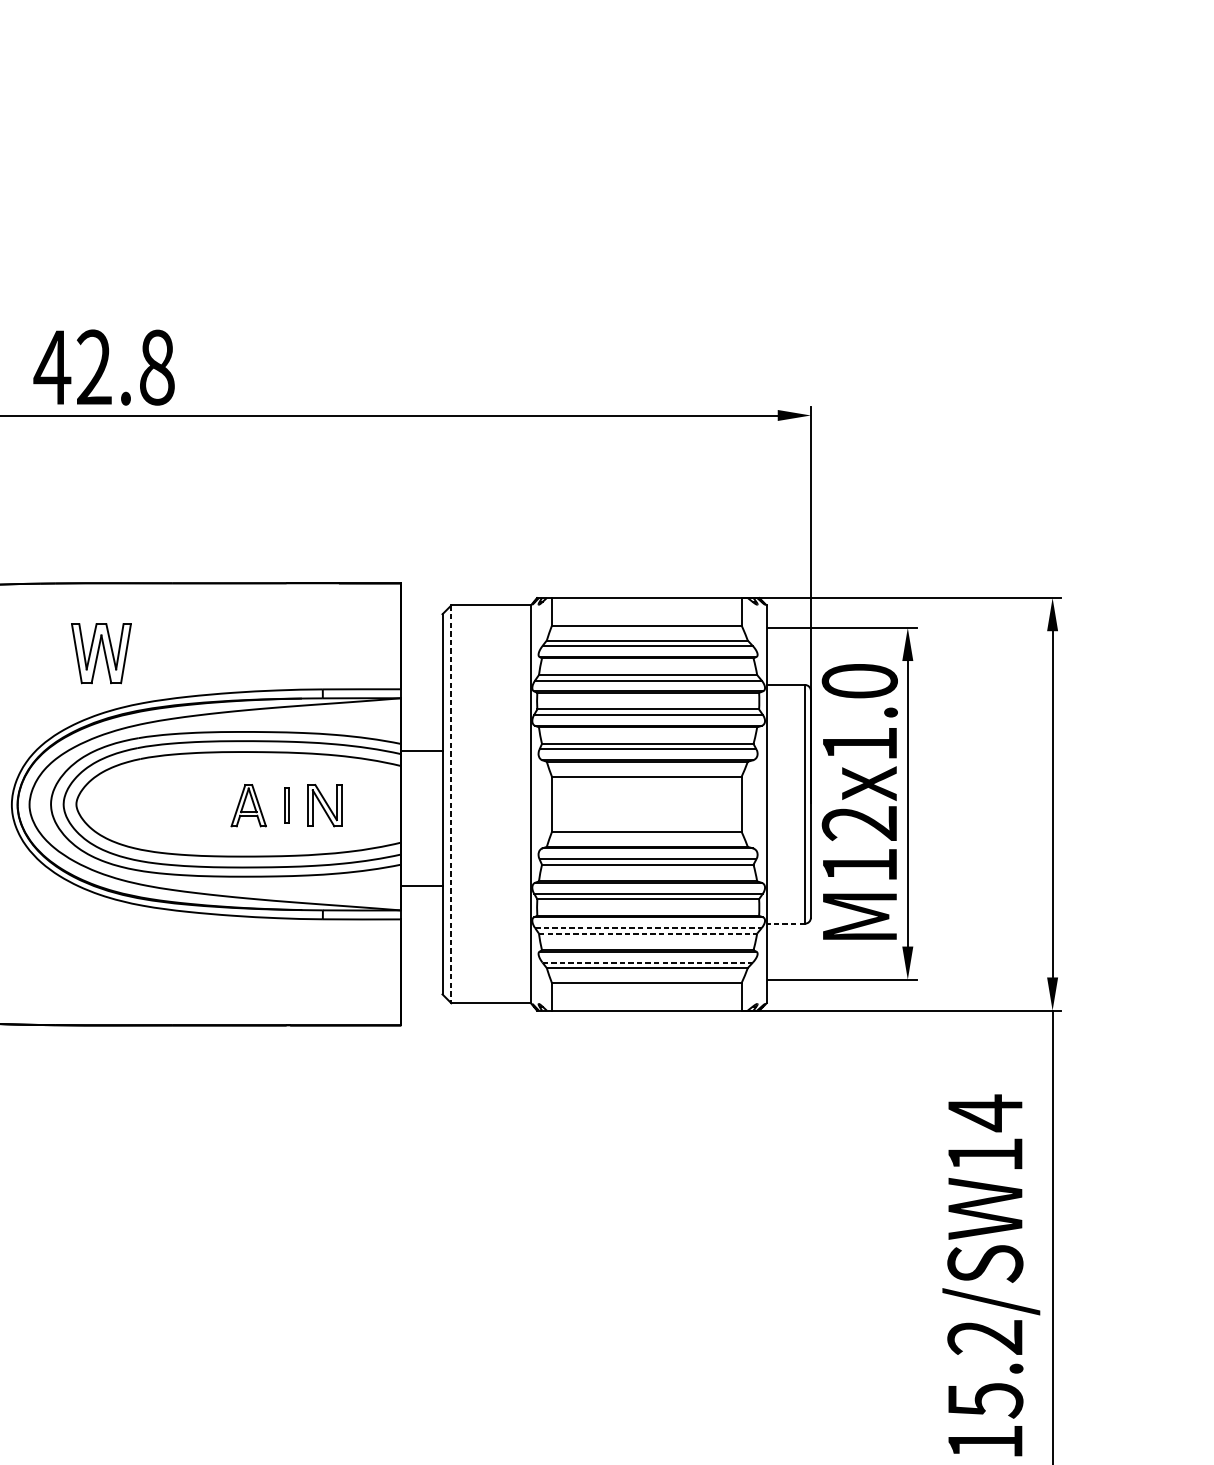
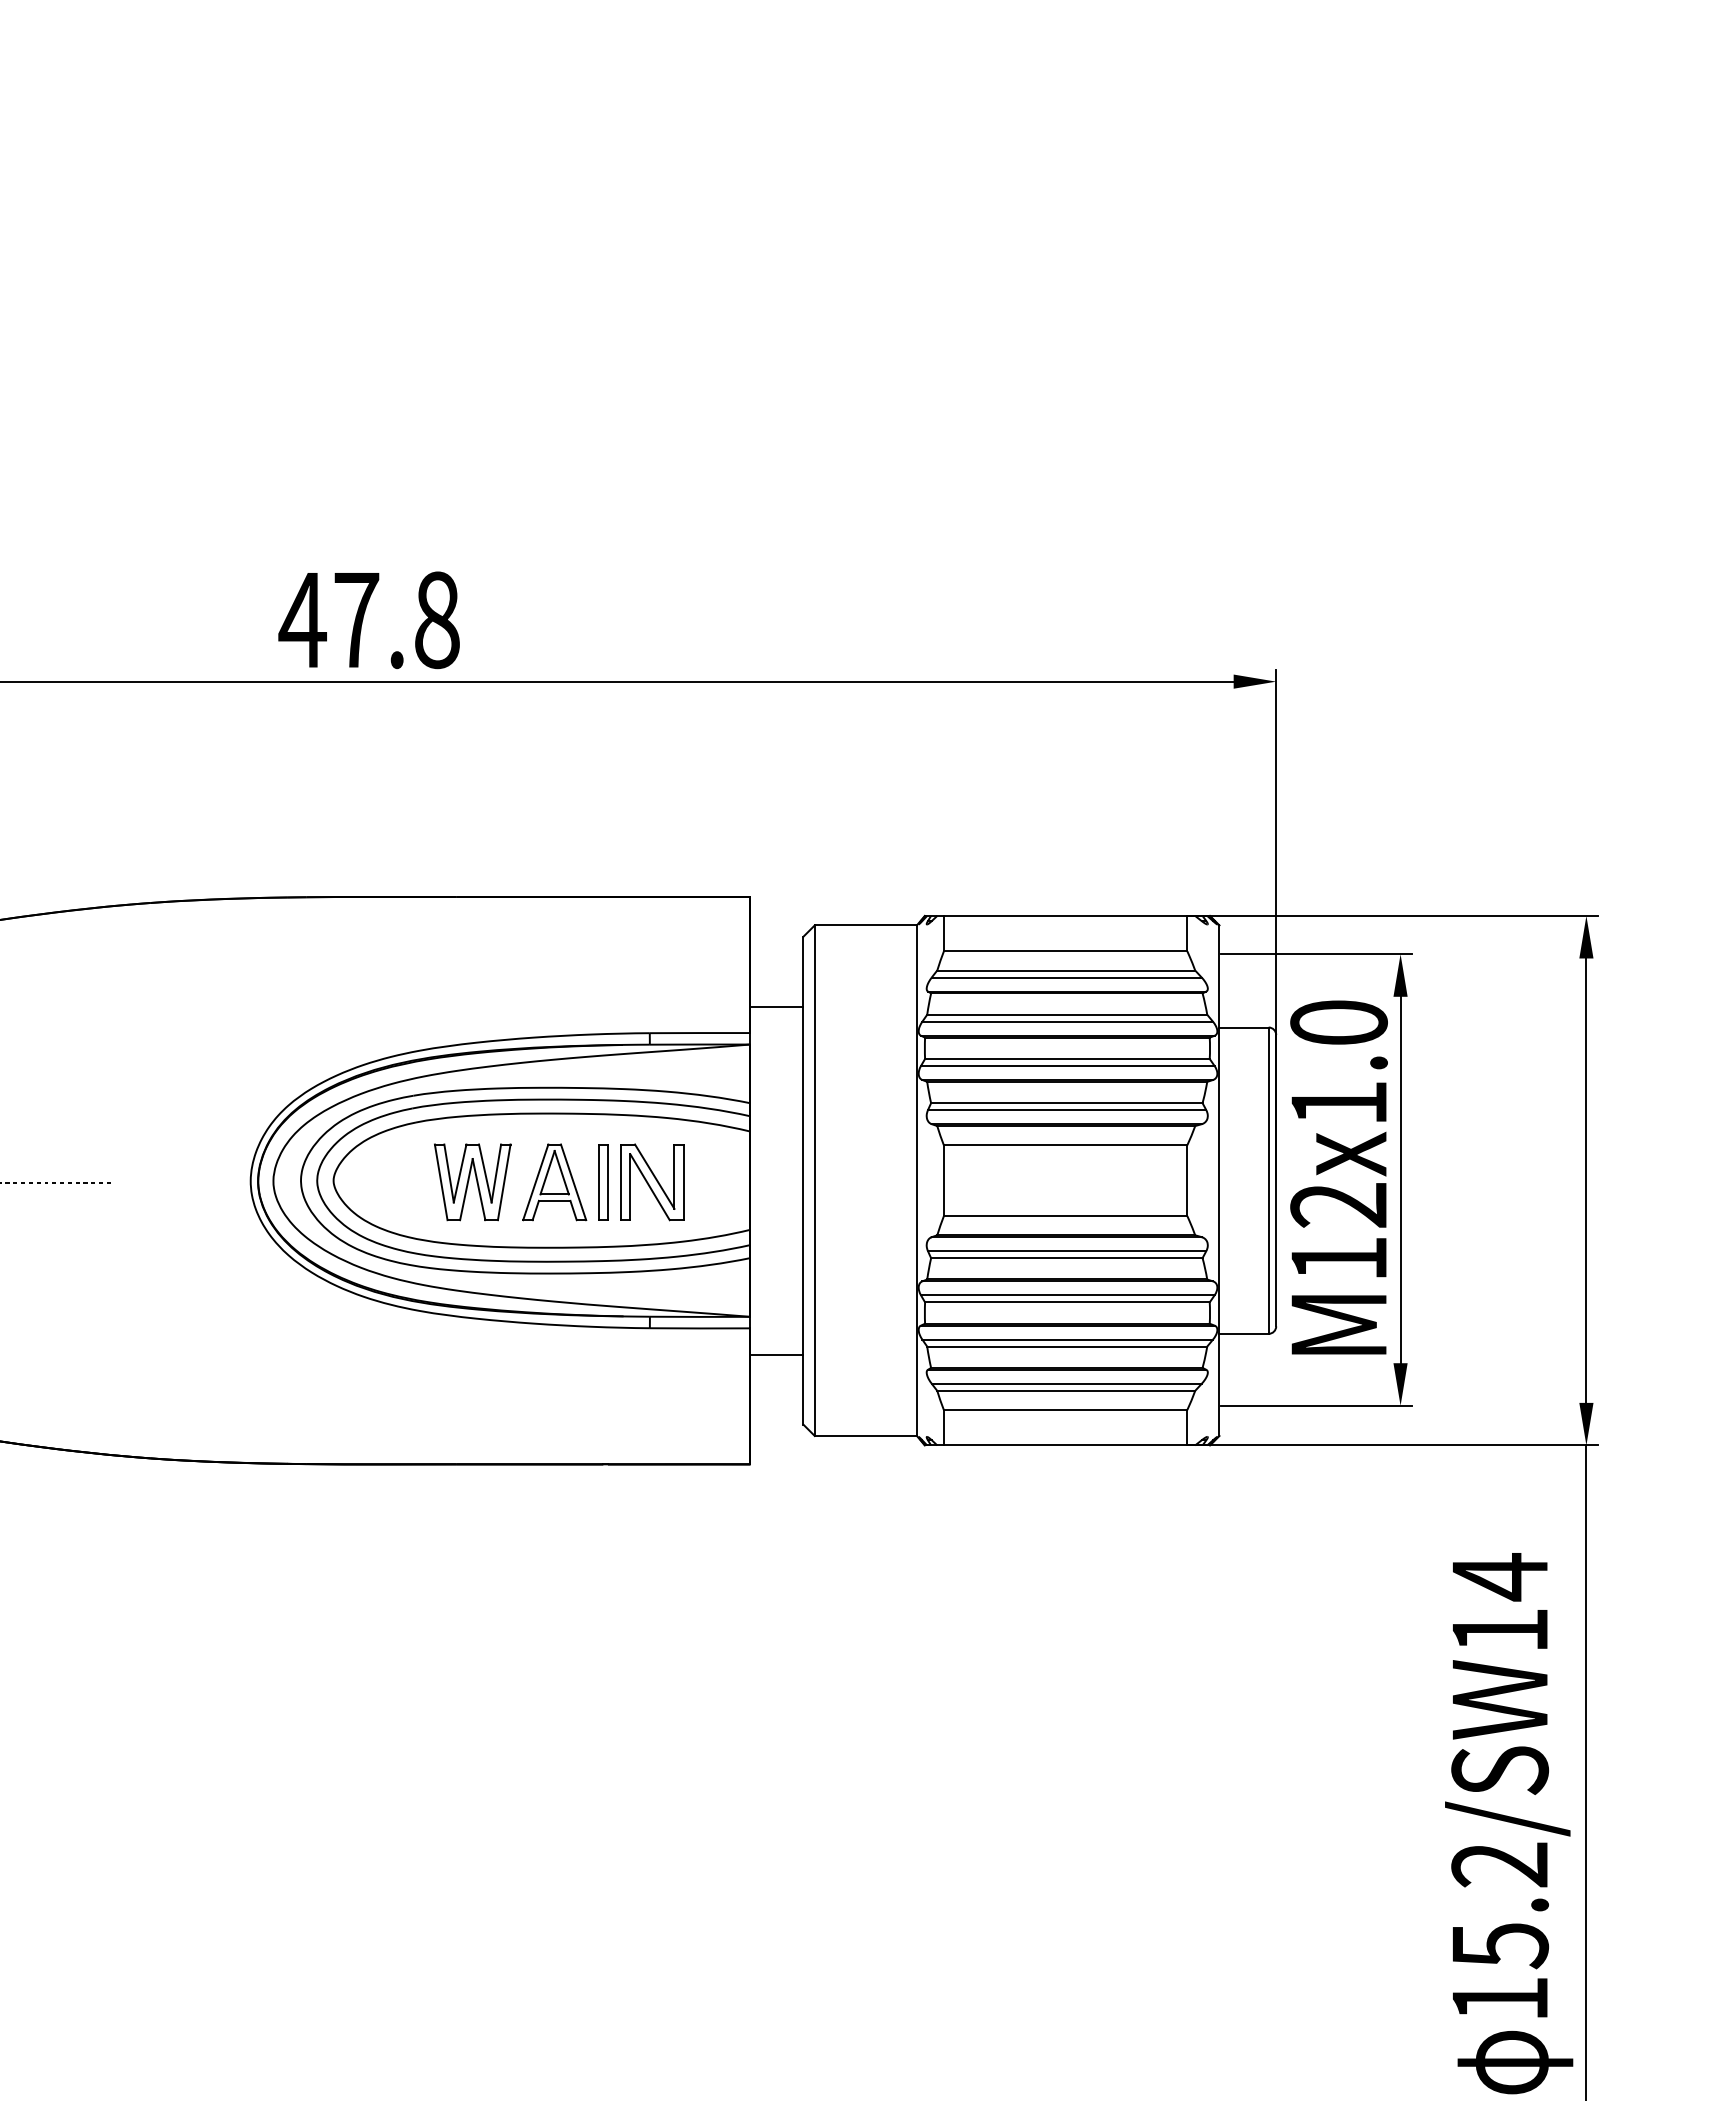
text: (94, 367) -> (356, 619), 42.8 -> 47.8
part: (101, 653) -> (472, 1182), moved
line: (421, 750) -> (776, 1006), moved
line: (451, 804) -> (814, 1181), dashed -> solid
part: (248, 805) -> (554, 1182), size x1.43
part: (286, 805) -> (603, 1182), size x1.67
part: (324, 805) -> (652, 1182), size x1.43
line: (421, 886) -> (776, 1354), moved
line: (786, 923) -> (1244, 1333), dashed -> solid
line: (649, 928) -> (1068, 1339), dashed -> solid
line: (648, 933) -> (1067, 1346), dashed -> solid
line: (648, 962) -> (1067, 1383), dashed -> solid

